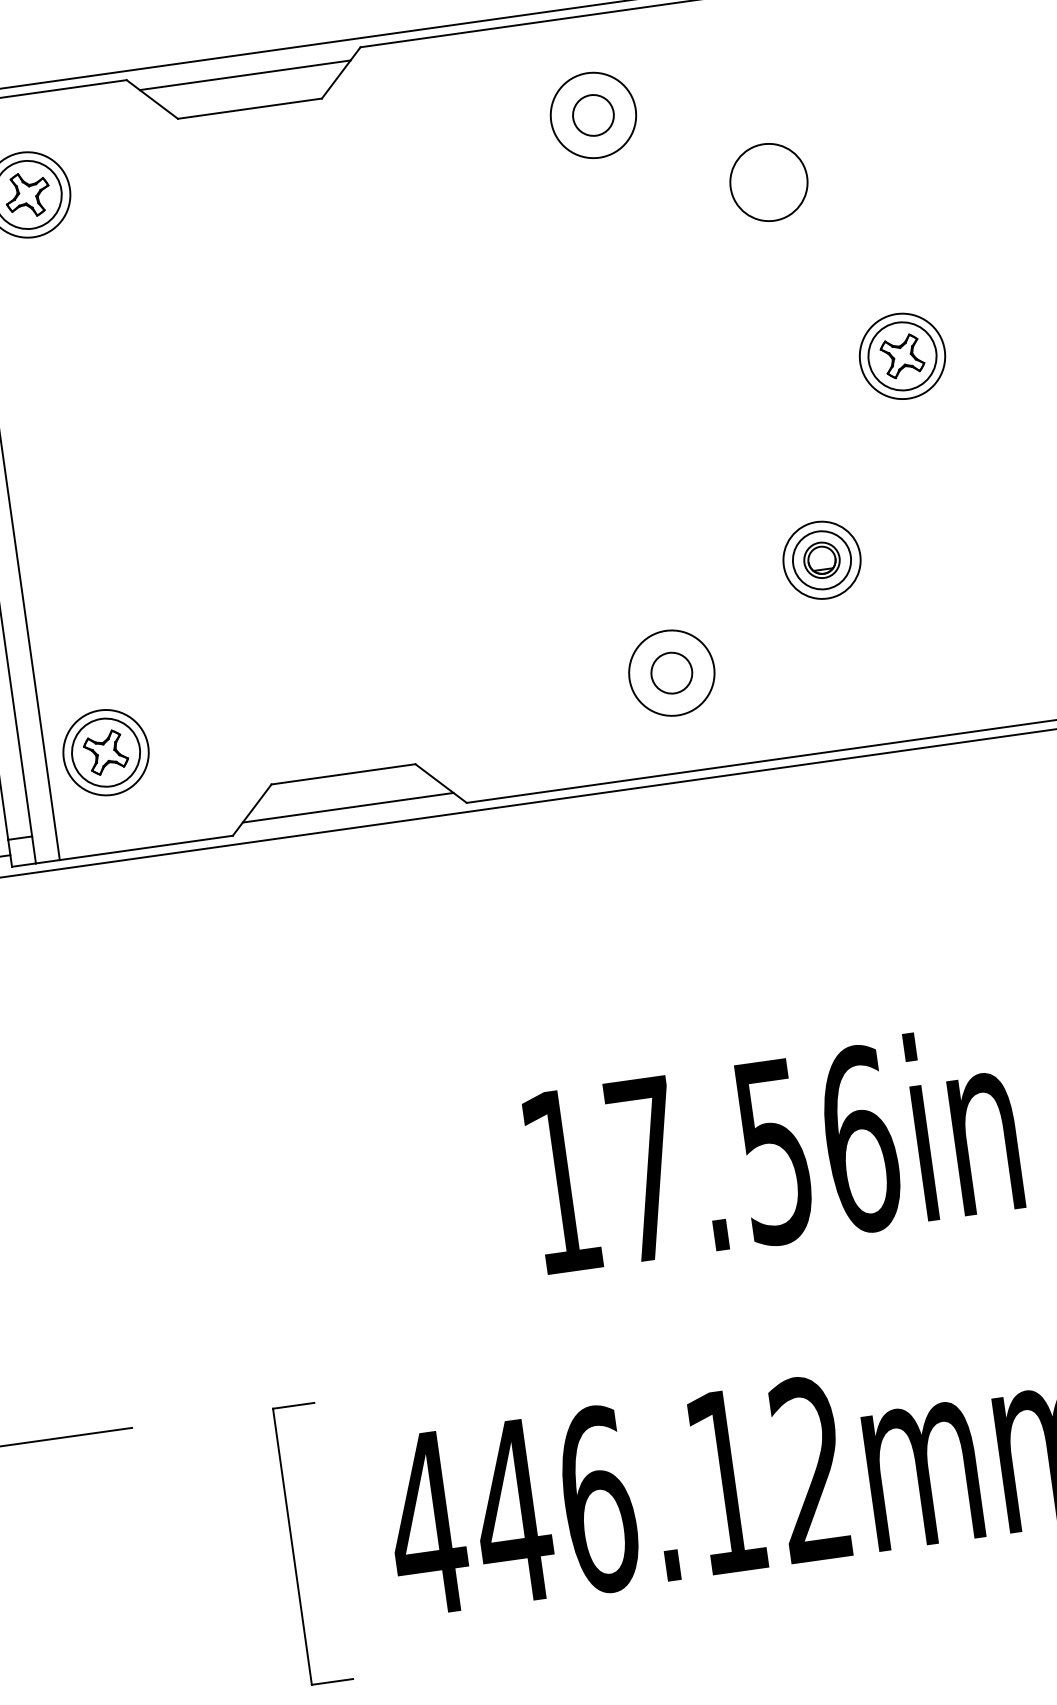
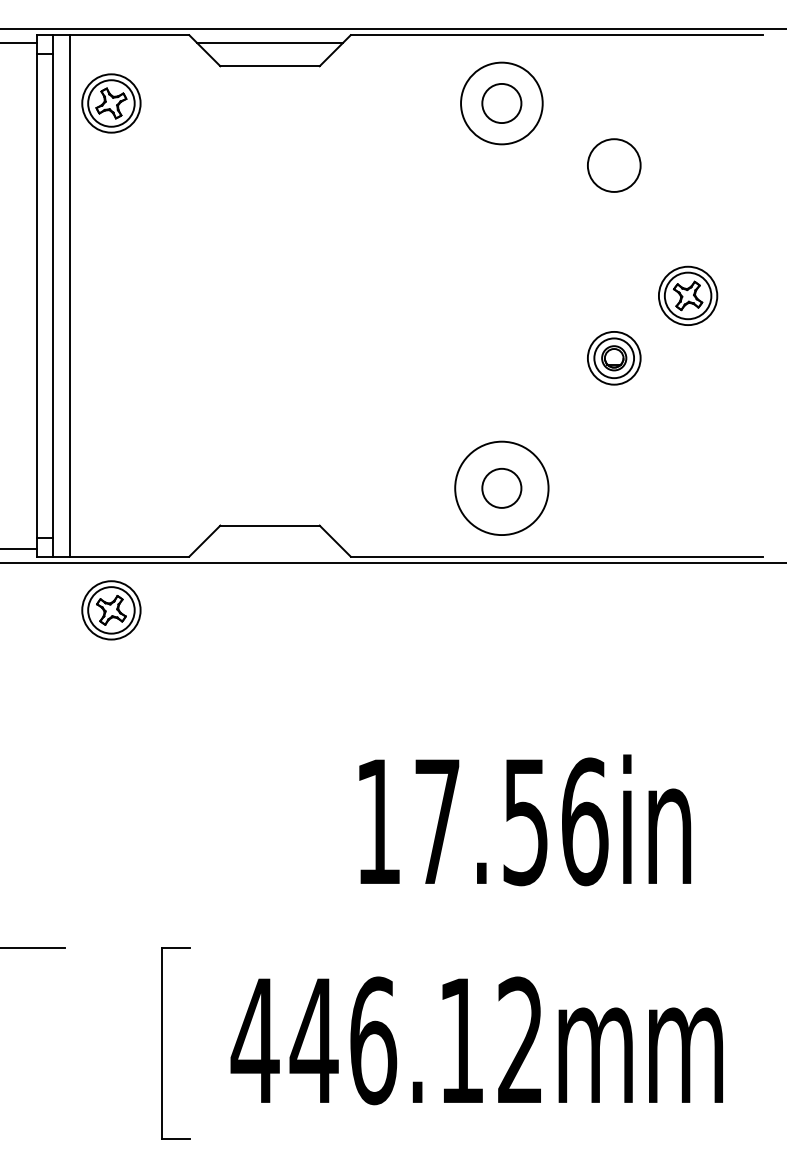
circle: (592, 115) -> (501, 103), size x1.4
circle: (592, 115) -> (501, 103), size x1.4
part: (822, 560) -> (614, 358), moved
circle: (671, 673) -> (501, 488), size x1.4
circle: (671, 673) -> (501, 488), size x1.6
part: (106, 752) -> (111, 610), moved
line: (347, 807) -> (269, 548), removed

